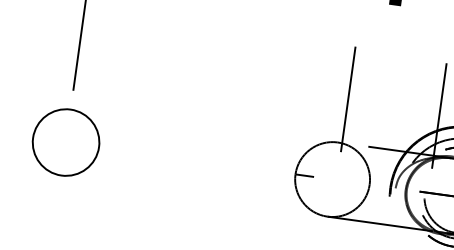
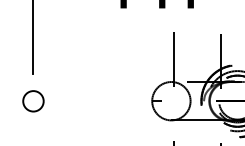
circle: (66, 143) -> (33, 101), size x0.6

